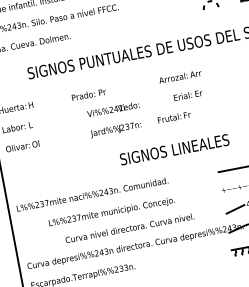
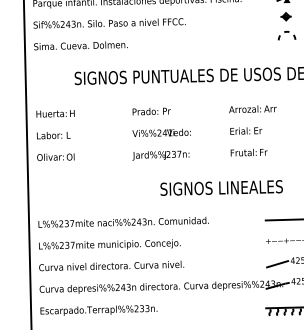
text: (179, 77) -> (252, 109), moved
text: (88, 94) -> (151, 111), moved
text: (173, 117) -> (248, 152), moved
text: (111, 211) -> (109, 244), moved
text: (129, 227) -> (111, 265), moved

